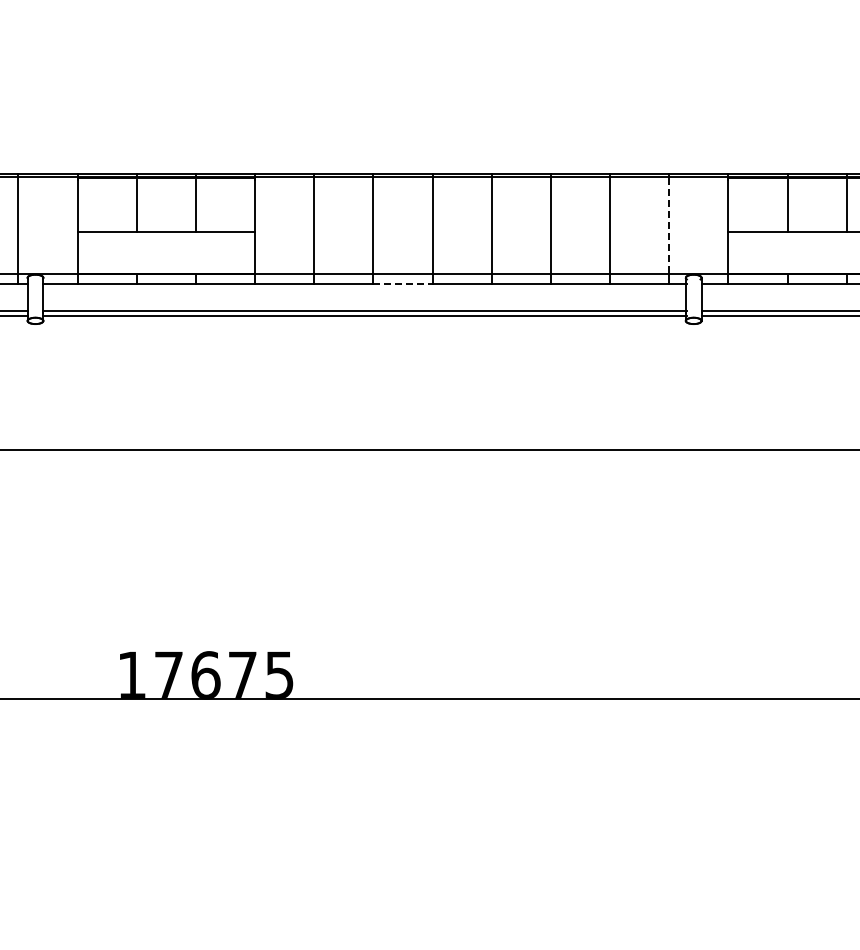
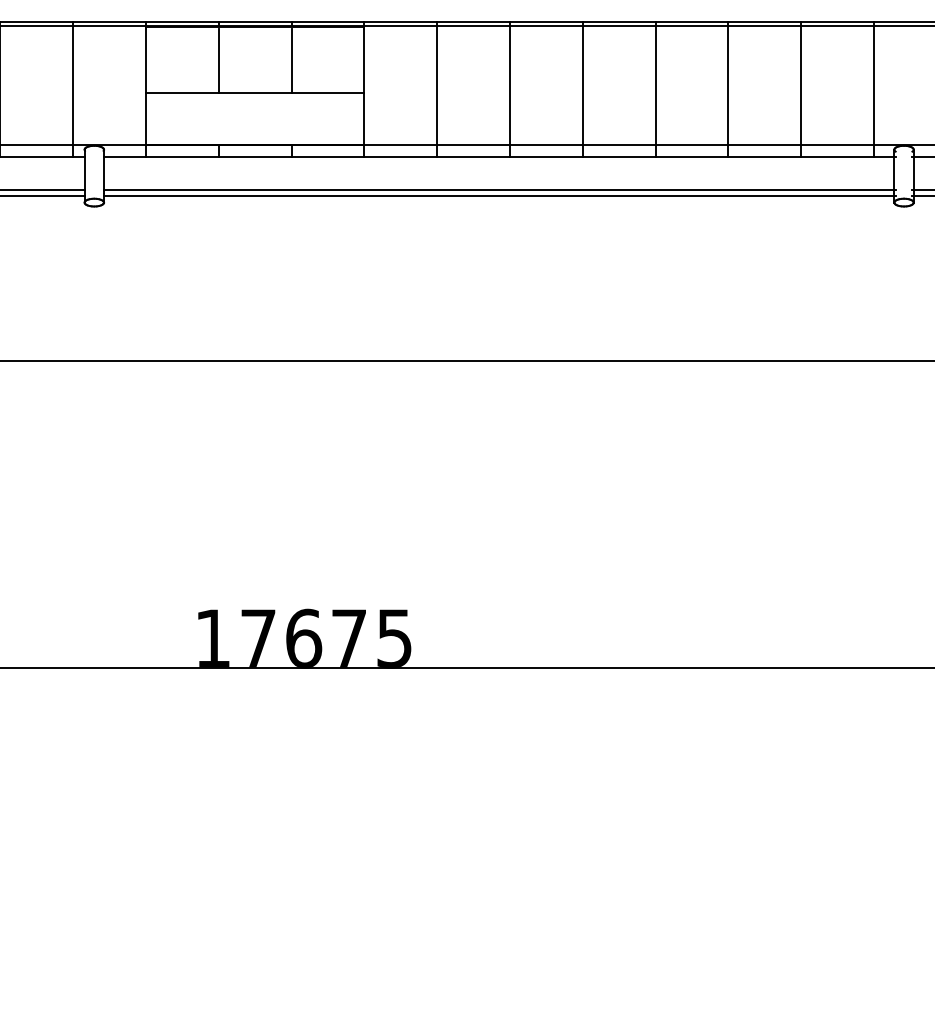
line: (669, 224) -> (874, 84), dashed -> solid
line: (402, 284) -> (545, 157), dashed -> solid

